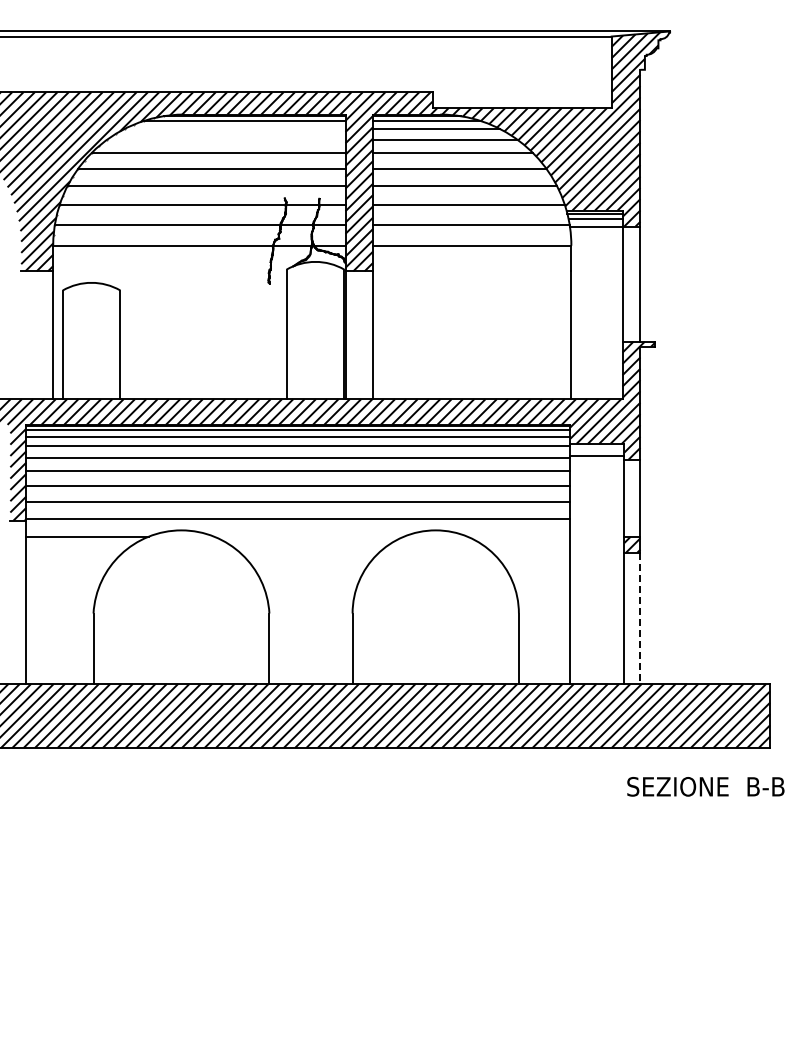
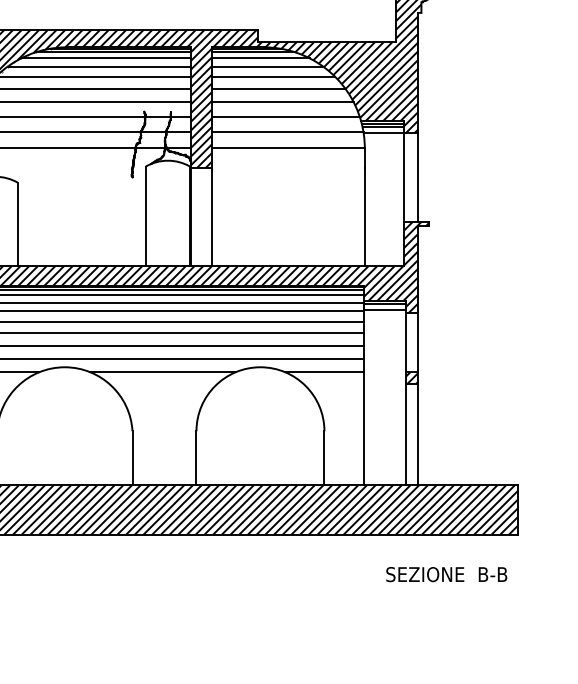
line: (234, 128) -> (105, 58), added
line: (226, 139) -> (99, 66), added
line: (597, 448) -> (384, 304), added
line: (308, 536) -> (162, 371), added
line: (518, 536) -> (324, 371), added
line: (640, 618) -> (417, 435), dashed -> solid
text: (705, 786) -> (446, 574), moved

